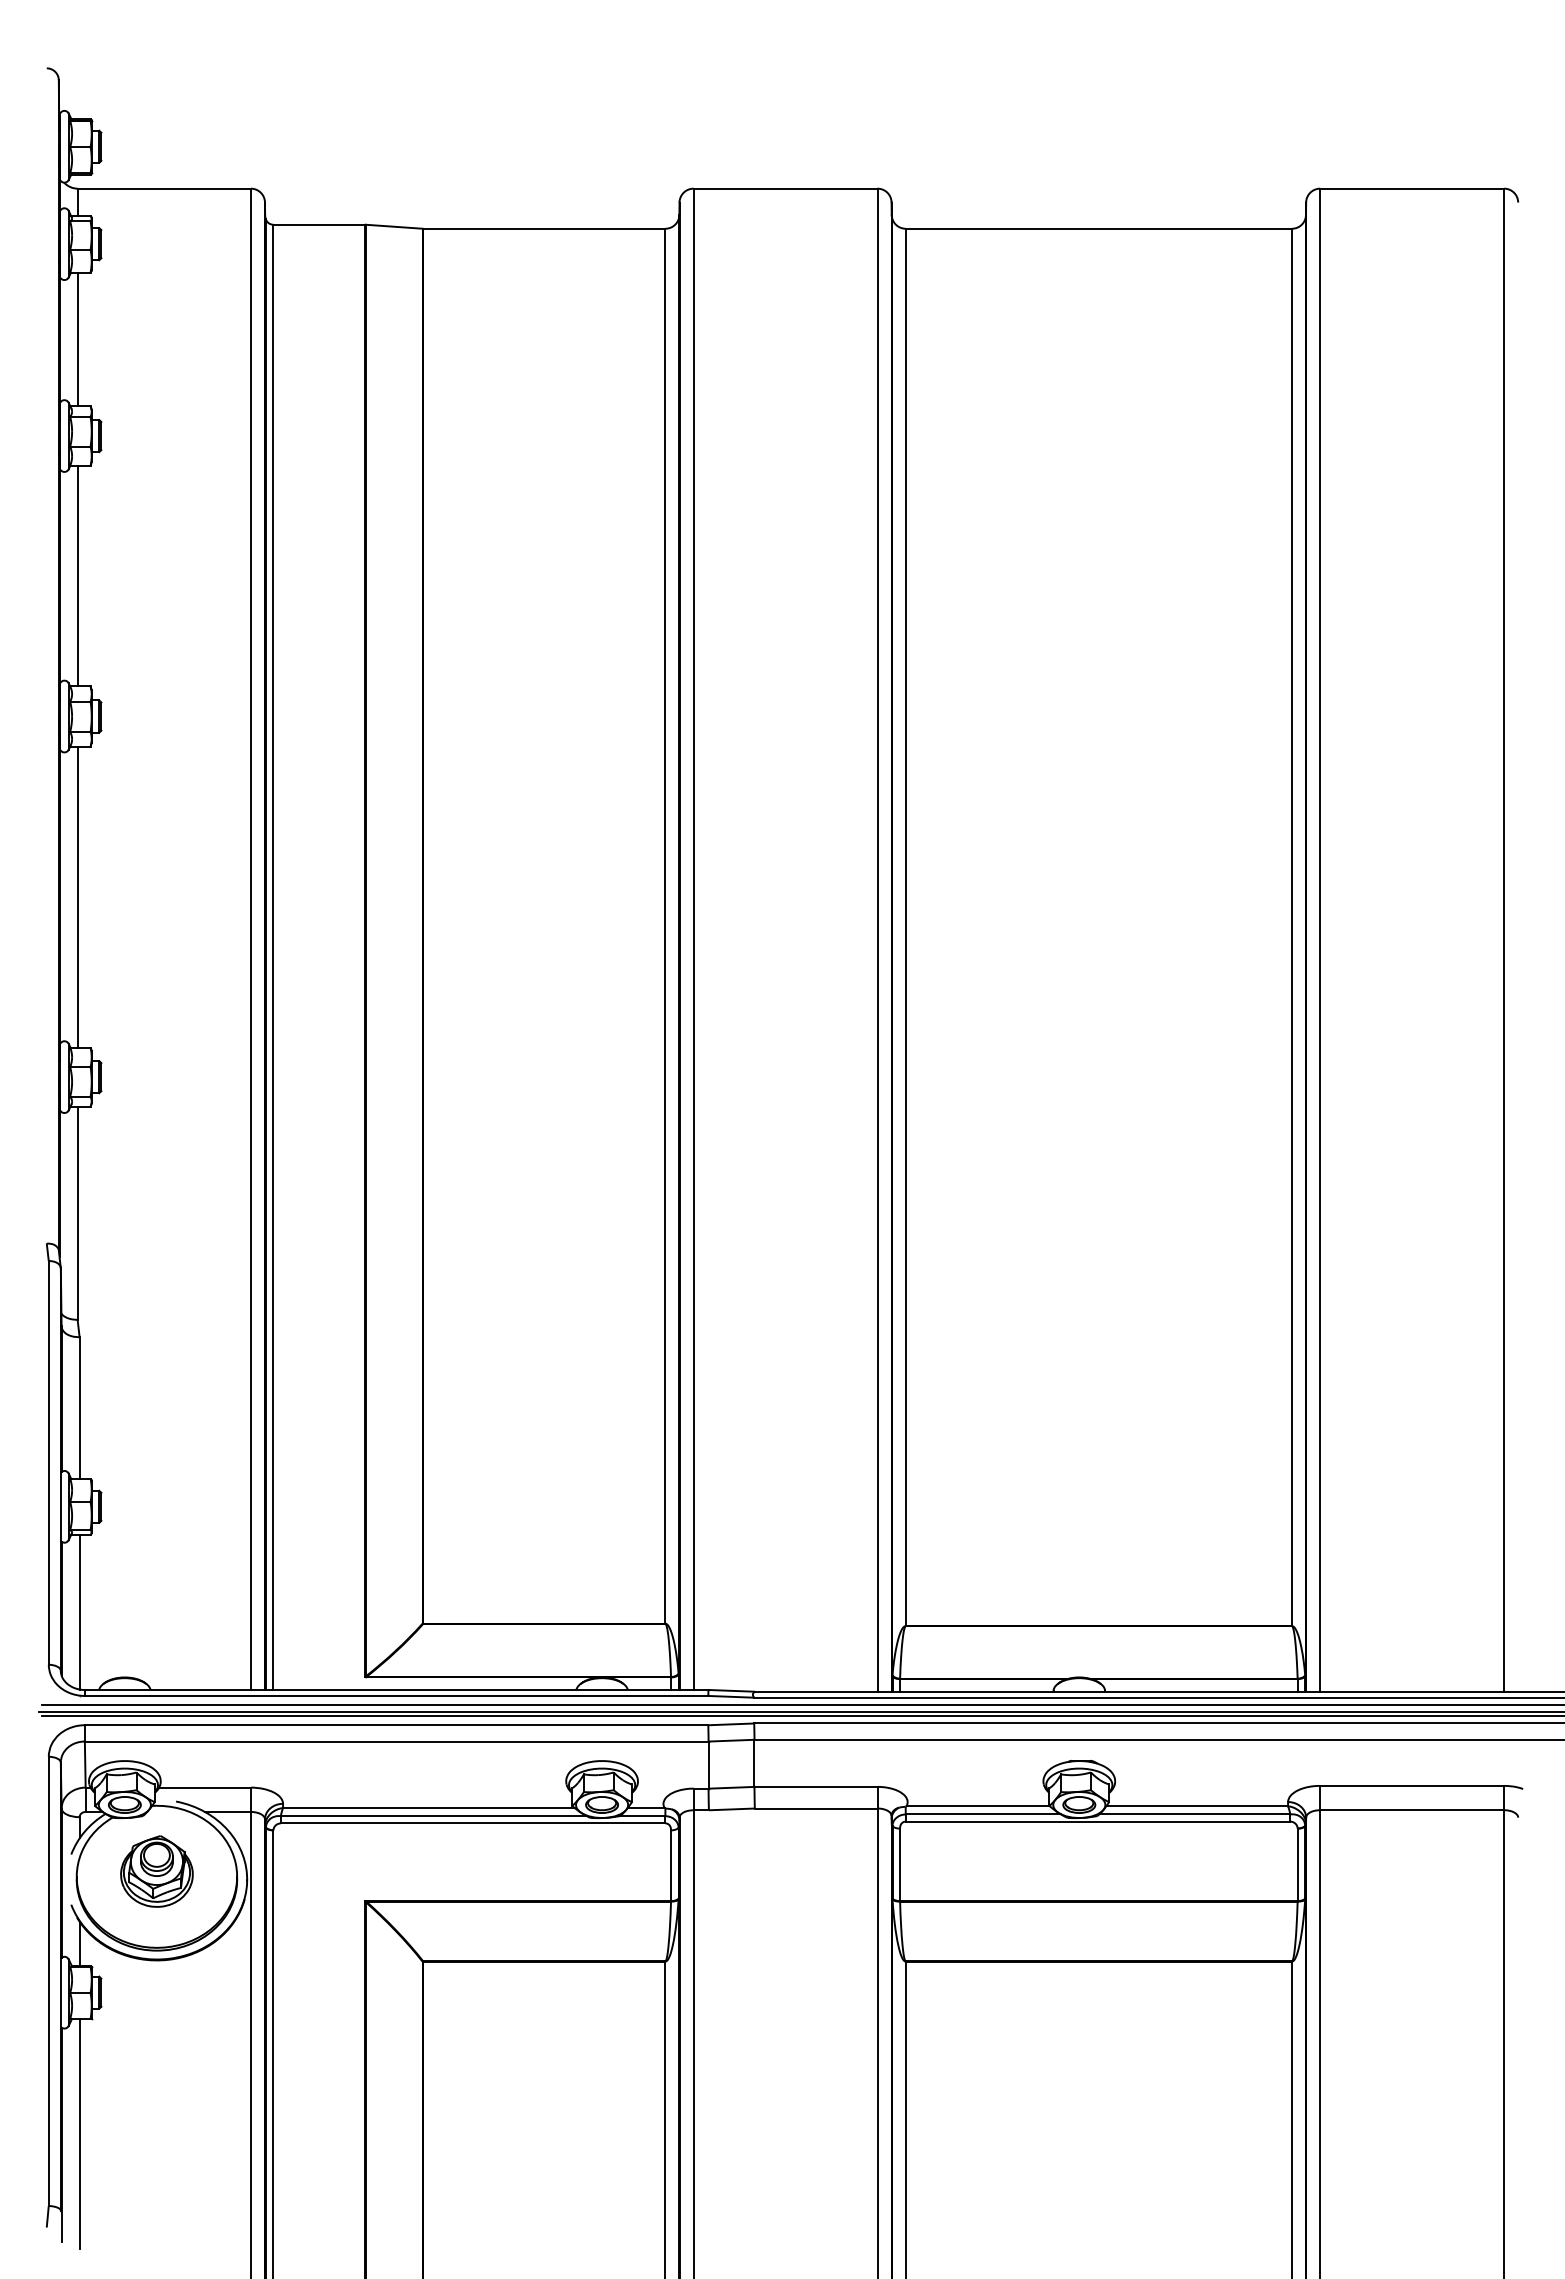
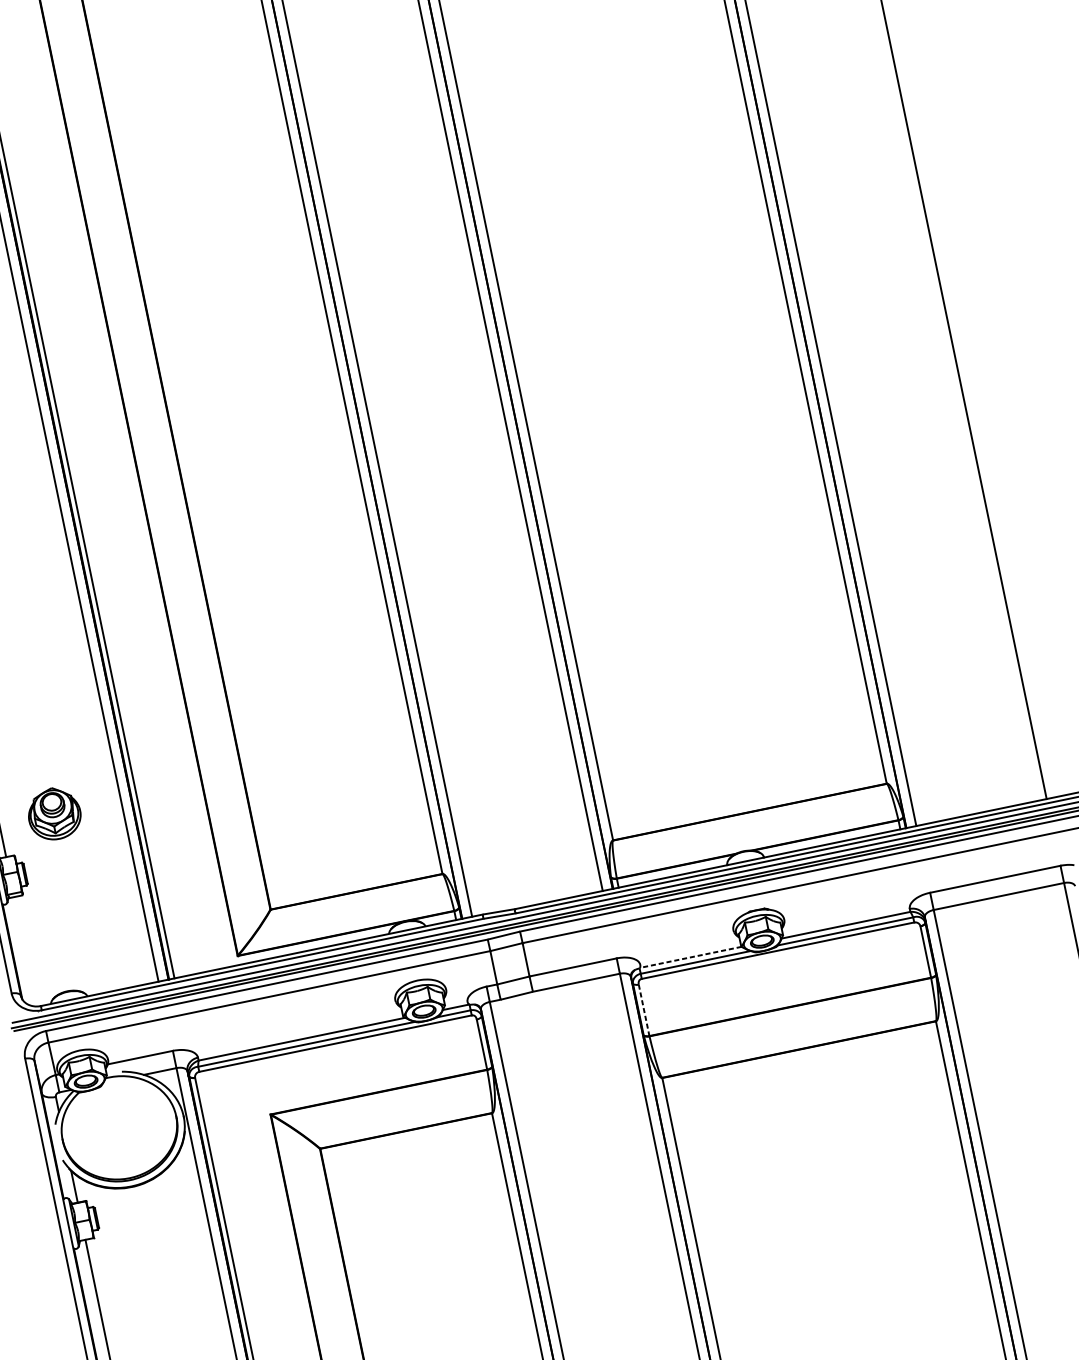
line: (79, 1612) -> (25, 951), removed
line: (978, 1806) -> (691, 957), solid -> dashed
line: (900, 1865) -> (644, 1010), solid -> dashed
part: (156, 1871) -> (54, 813), moved

